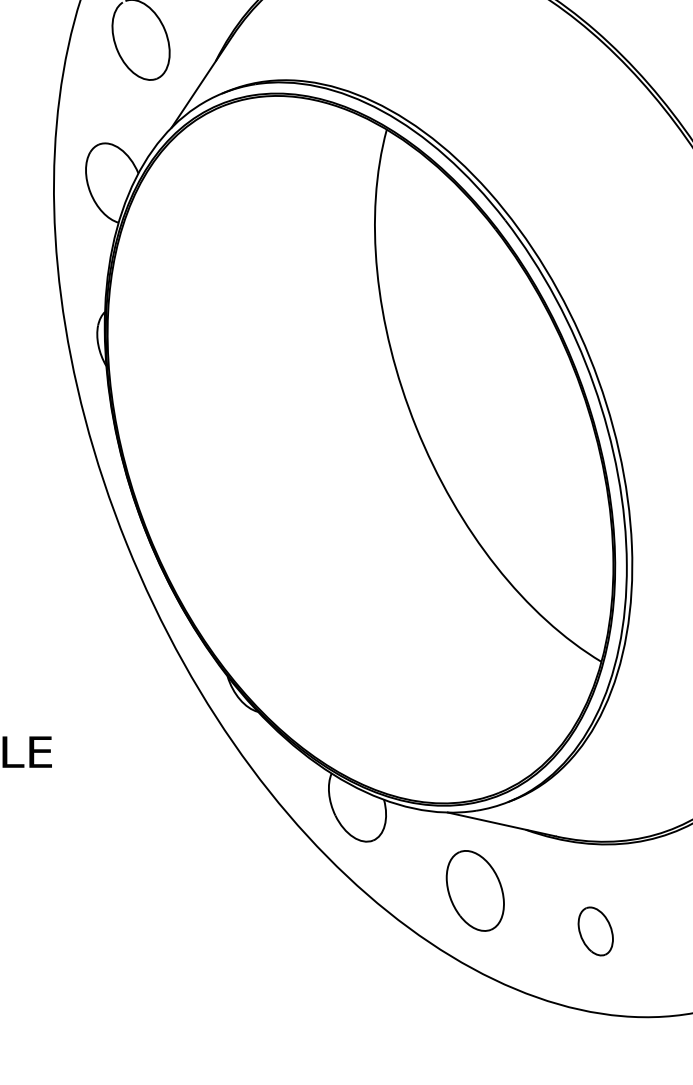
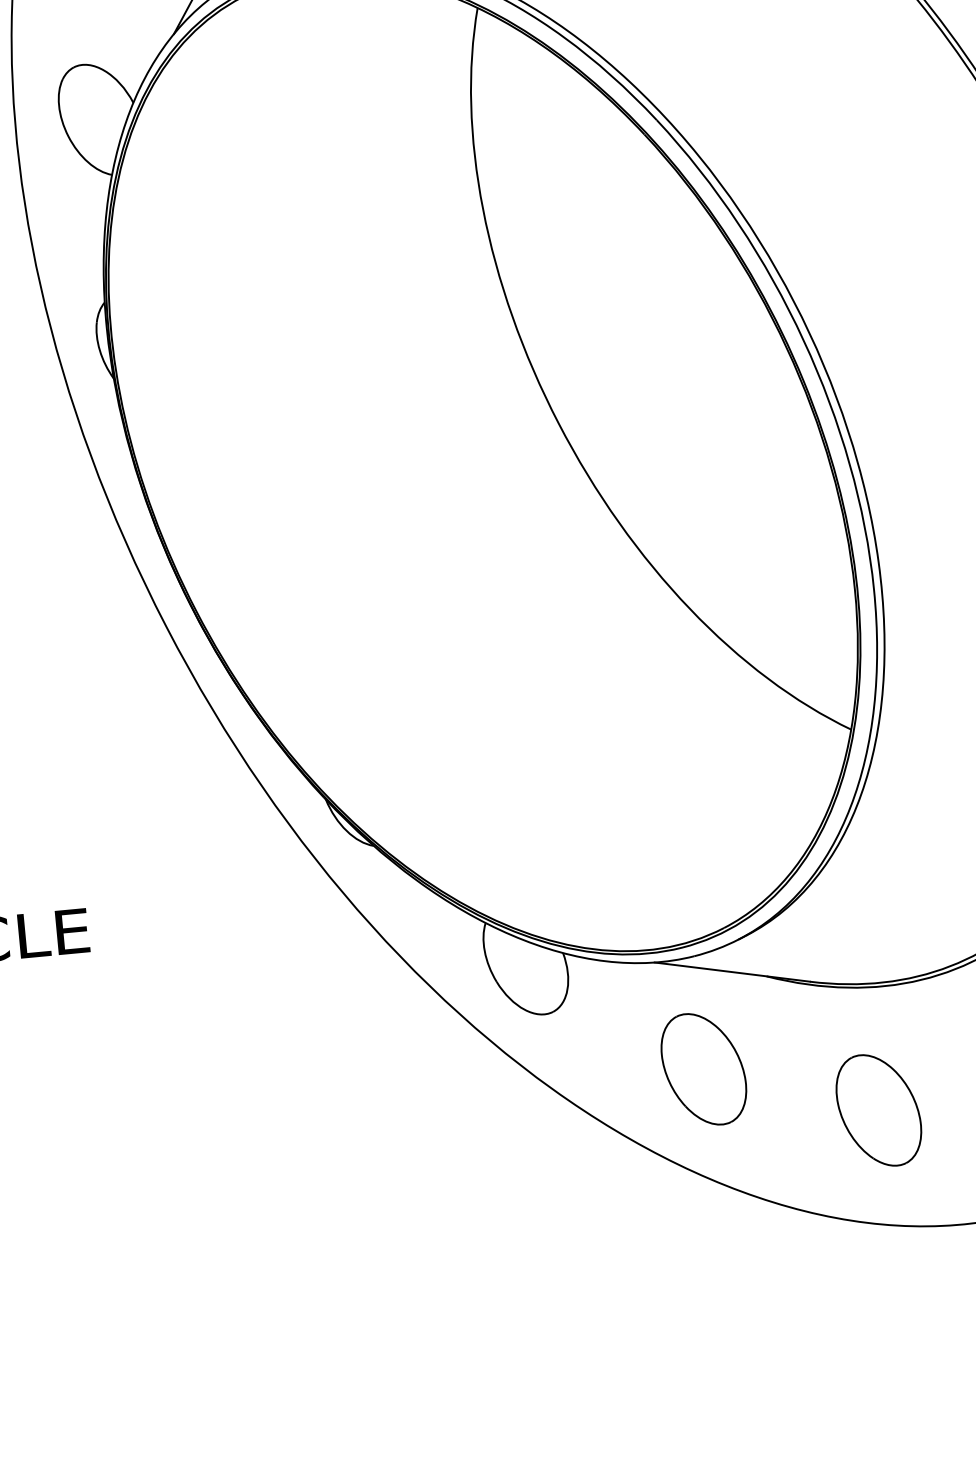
part: (595, 931) -> (878, 1110), size x1.67

